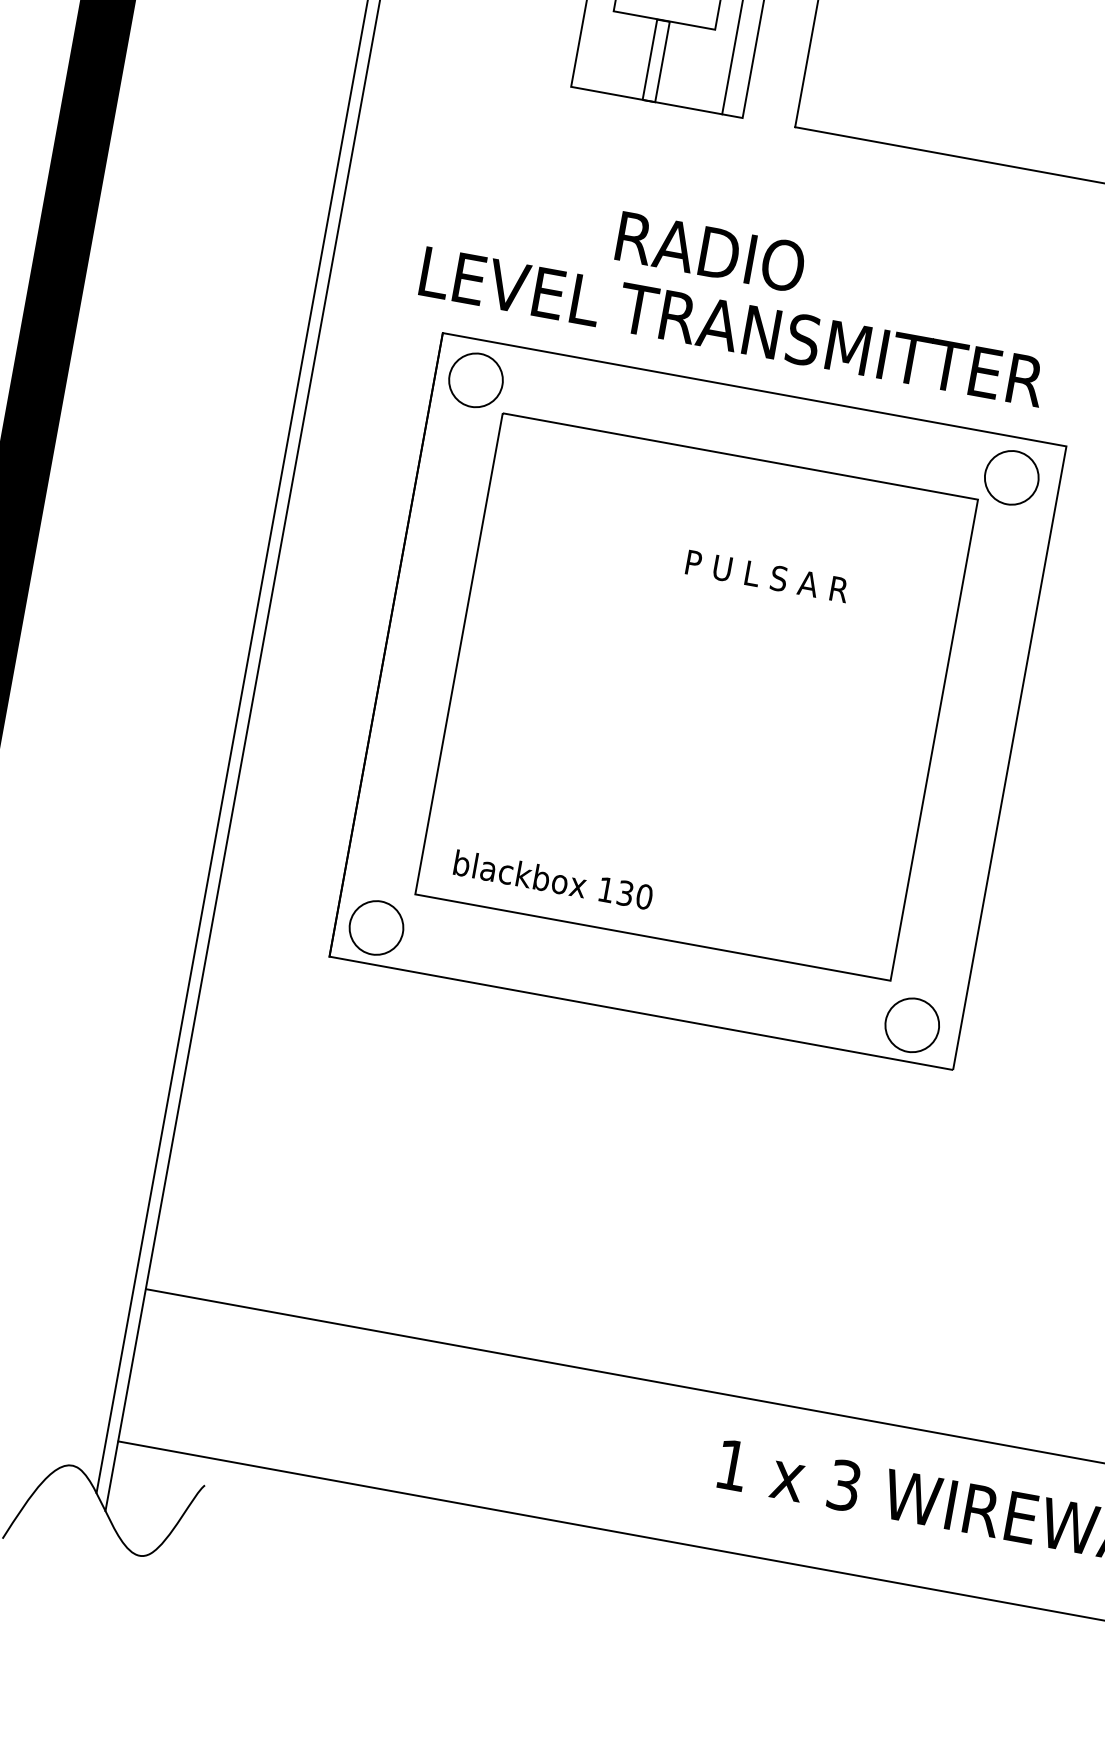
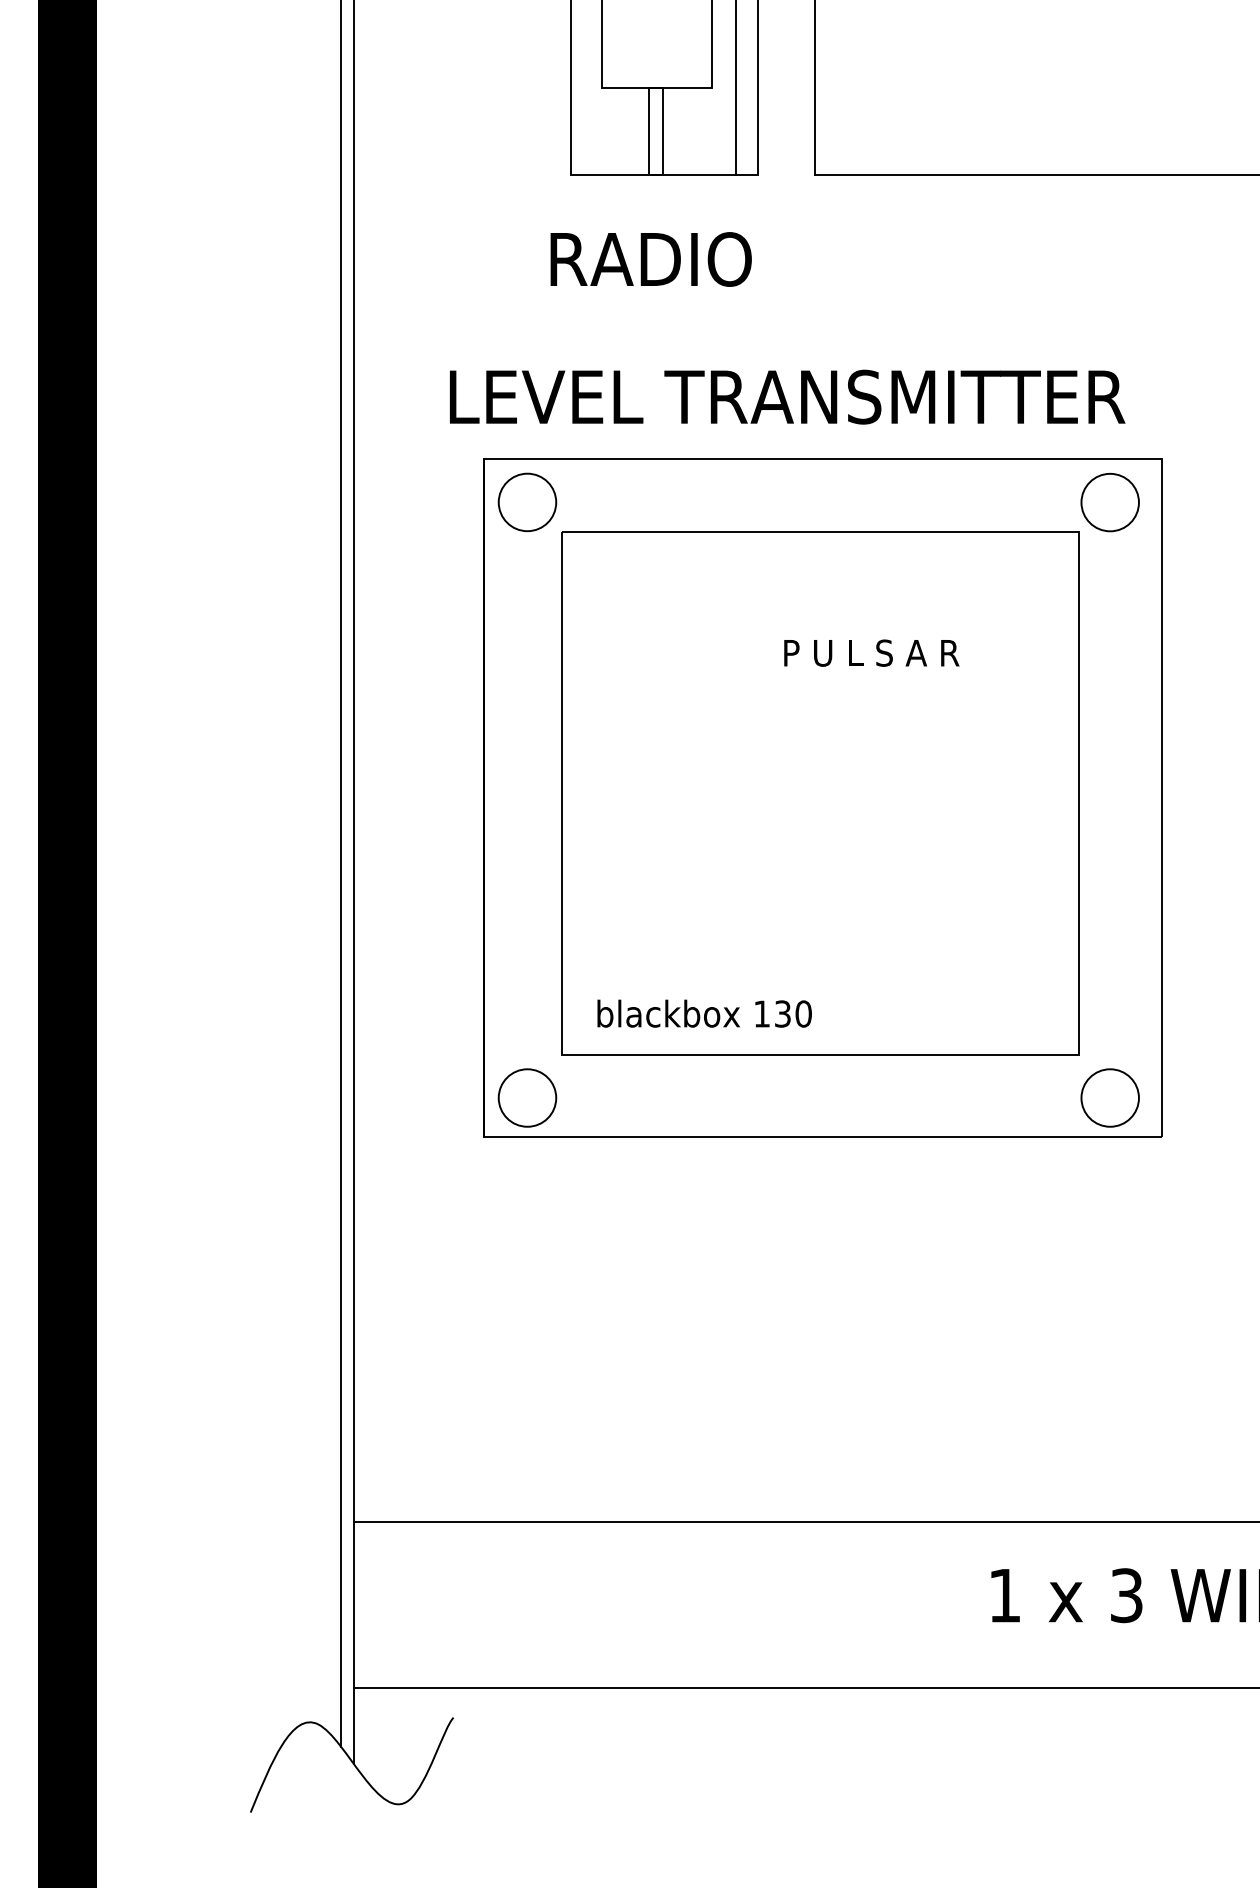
text: (710, 252) -> (650, 259), moved

